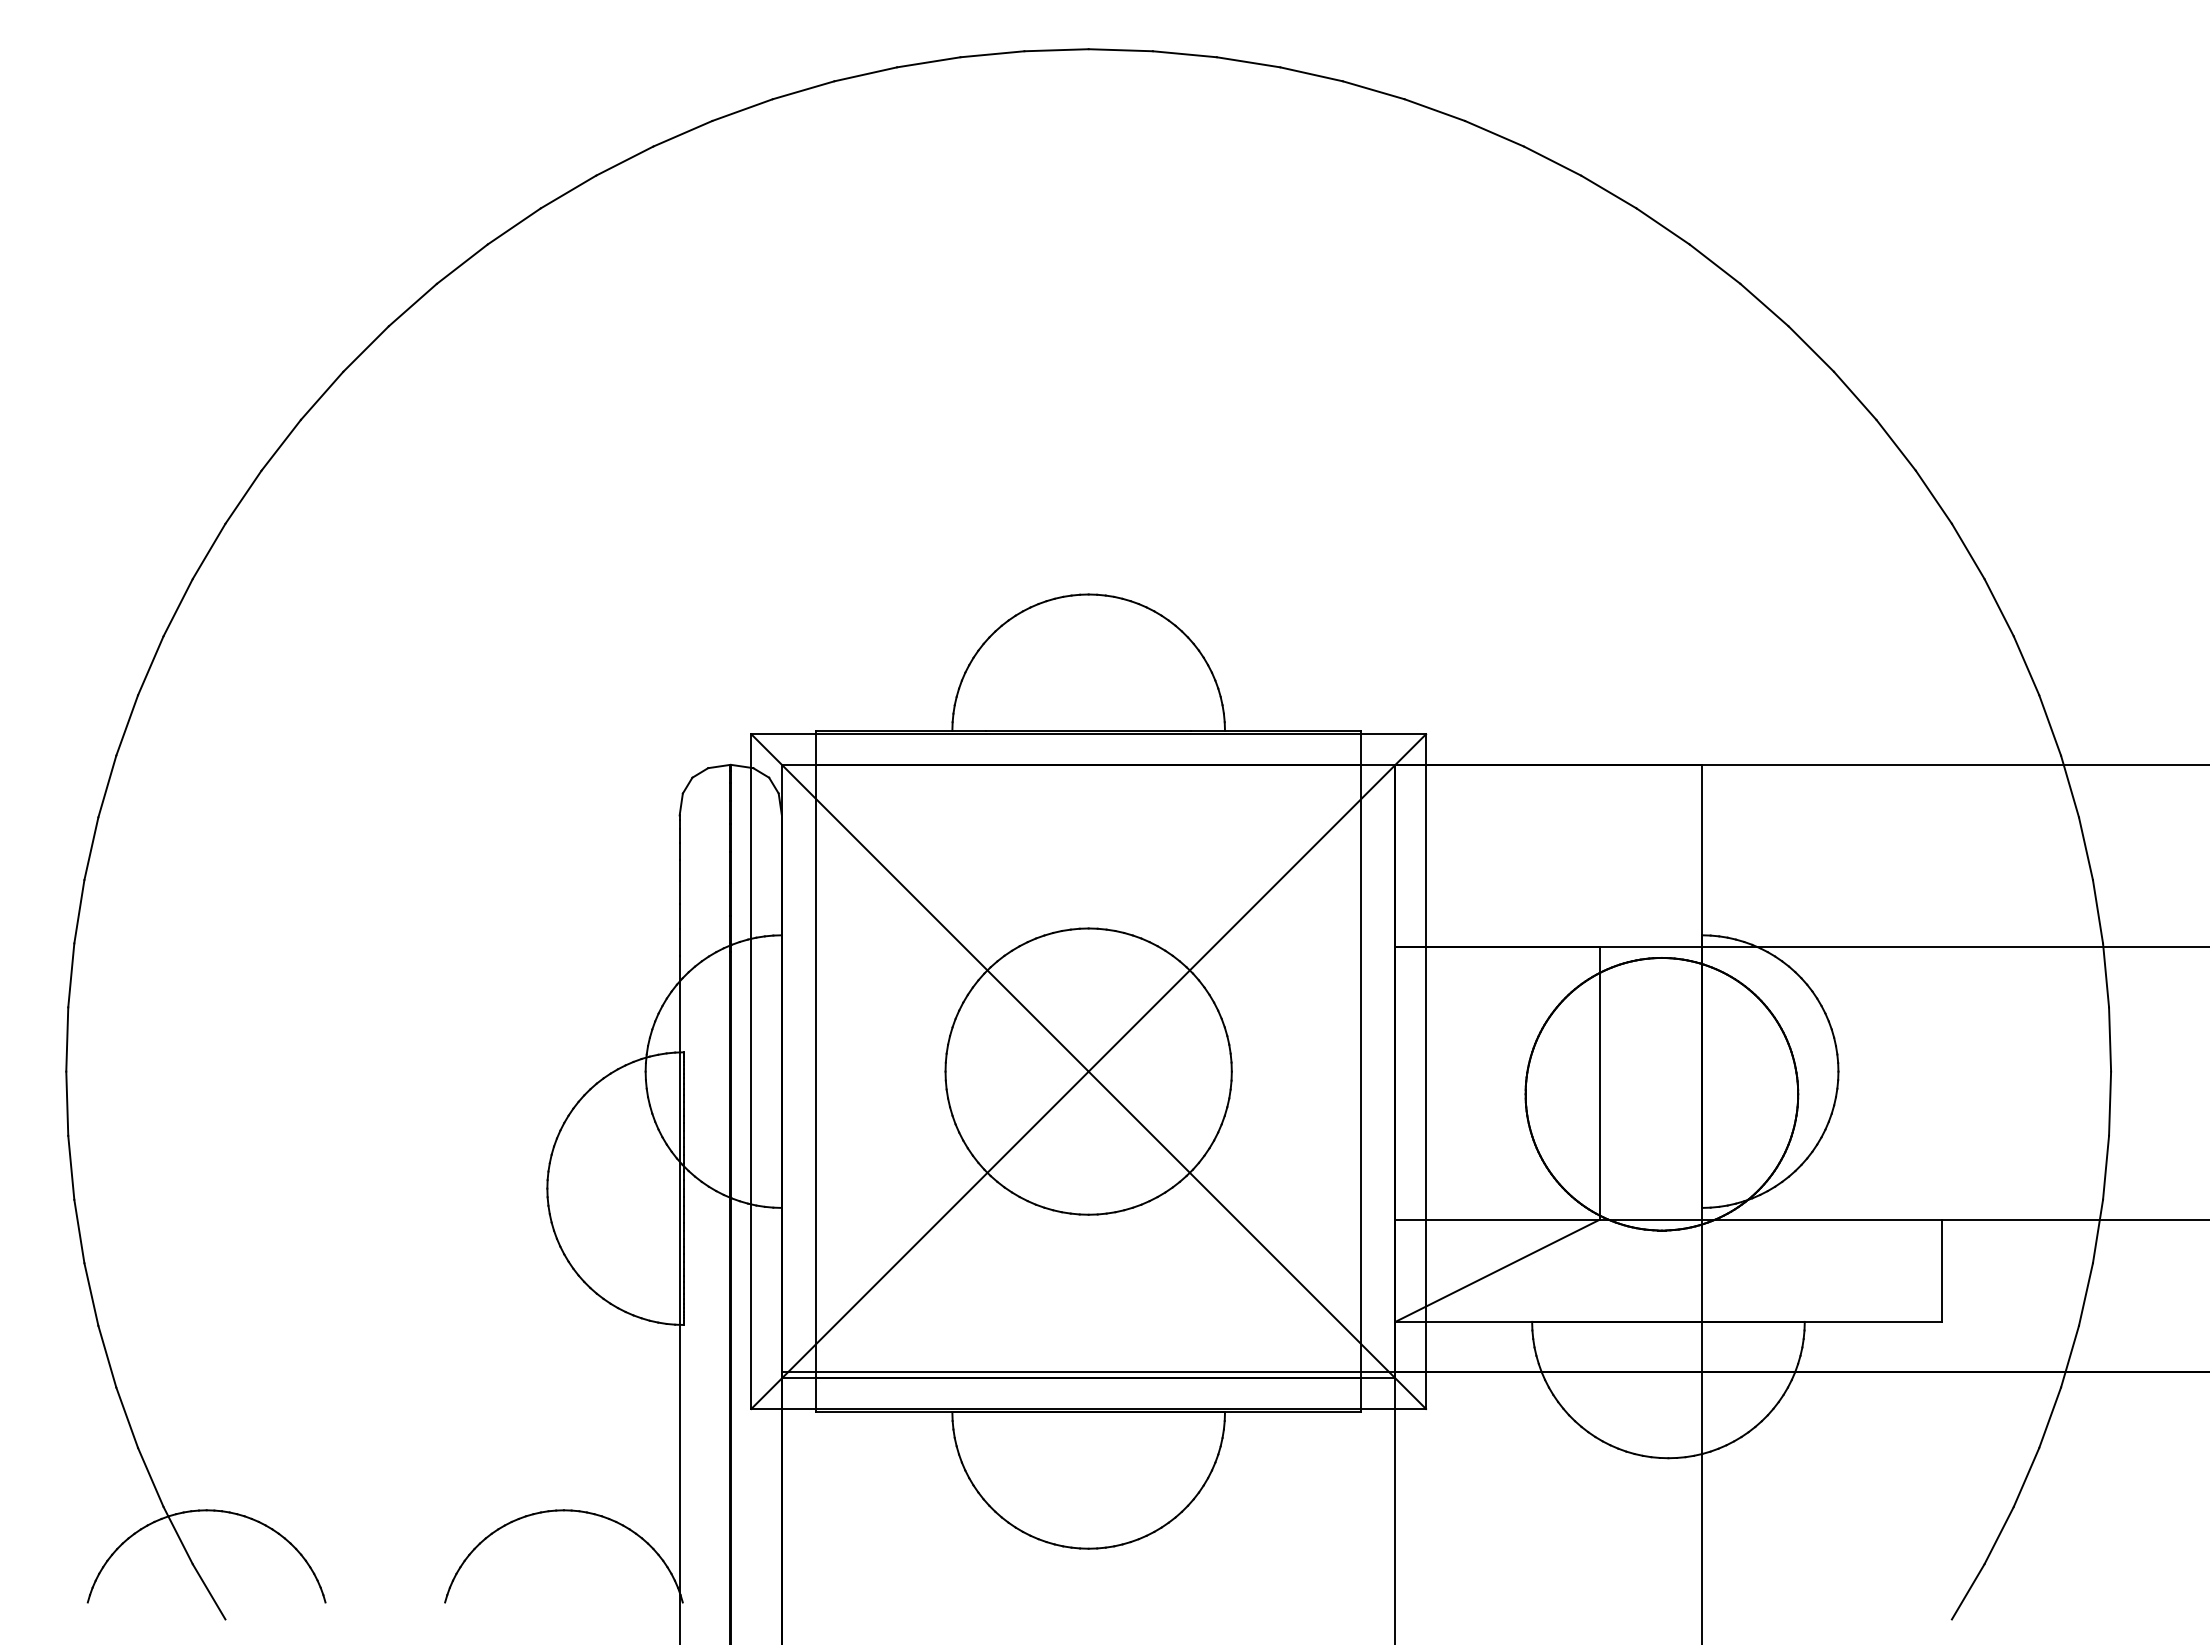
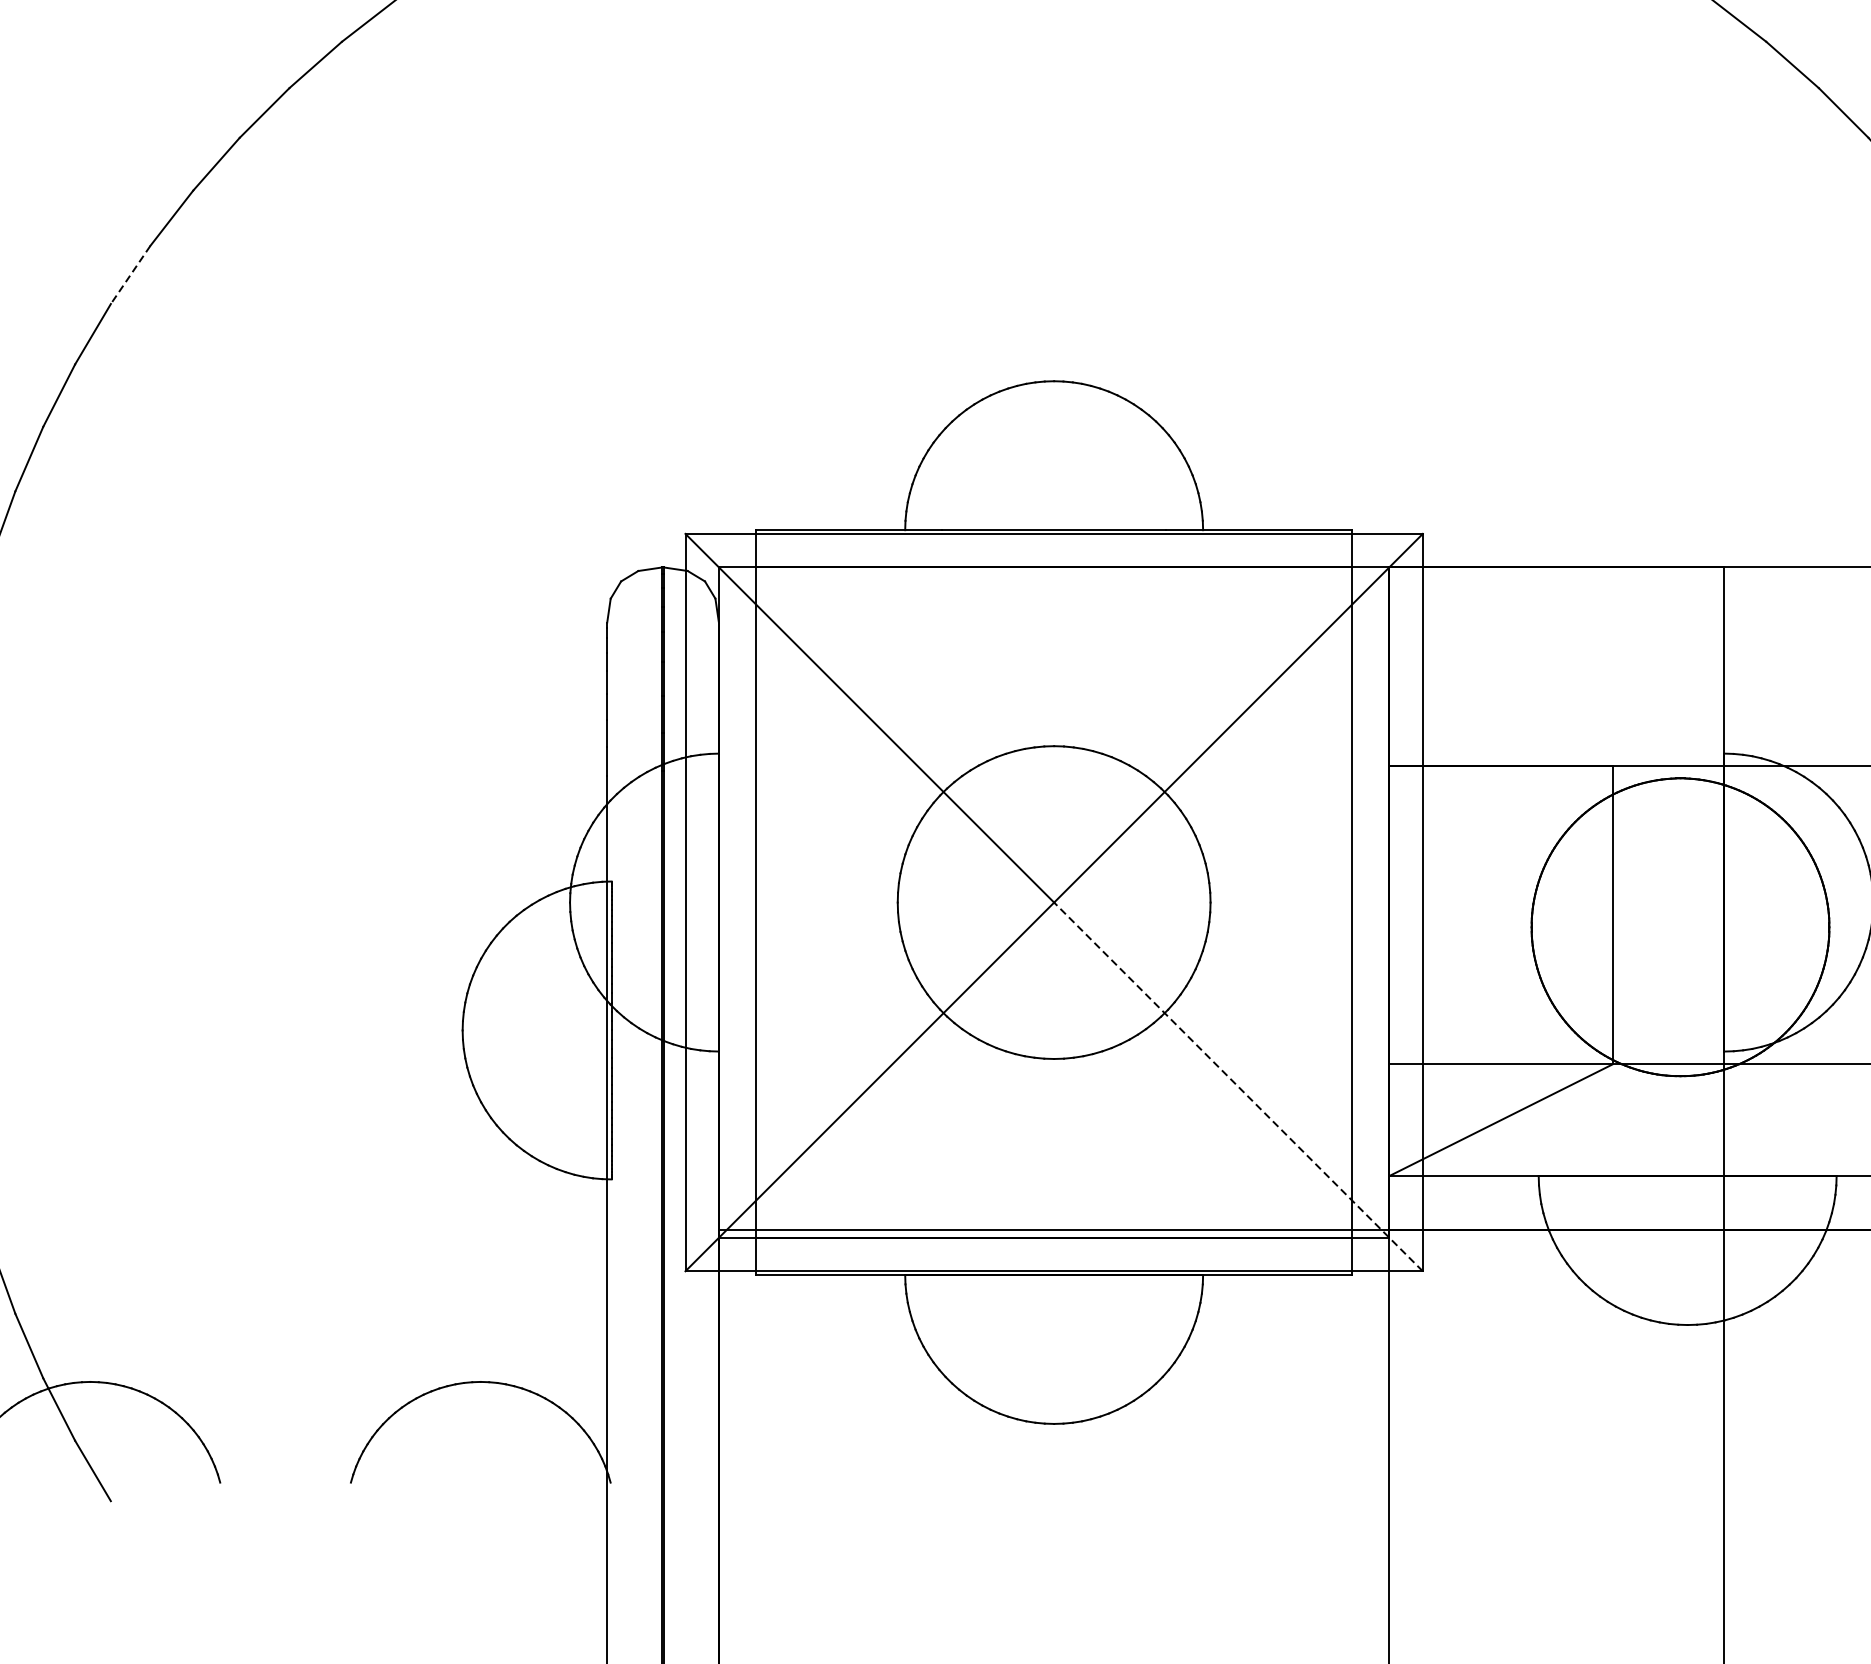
line: (243, 497) -> (130, 275), solid -> dashed
line: (1257, 1240) -> (1238, 1087), solid -> dashed

